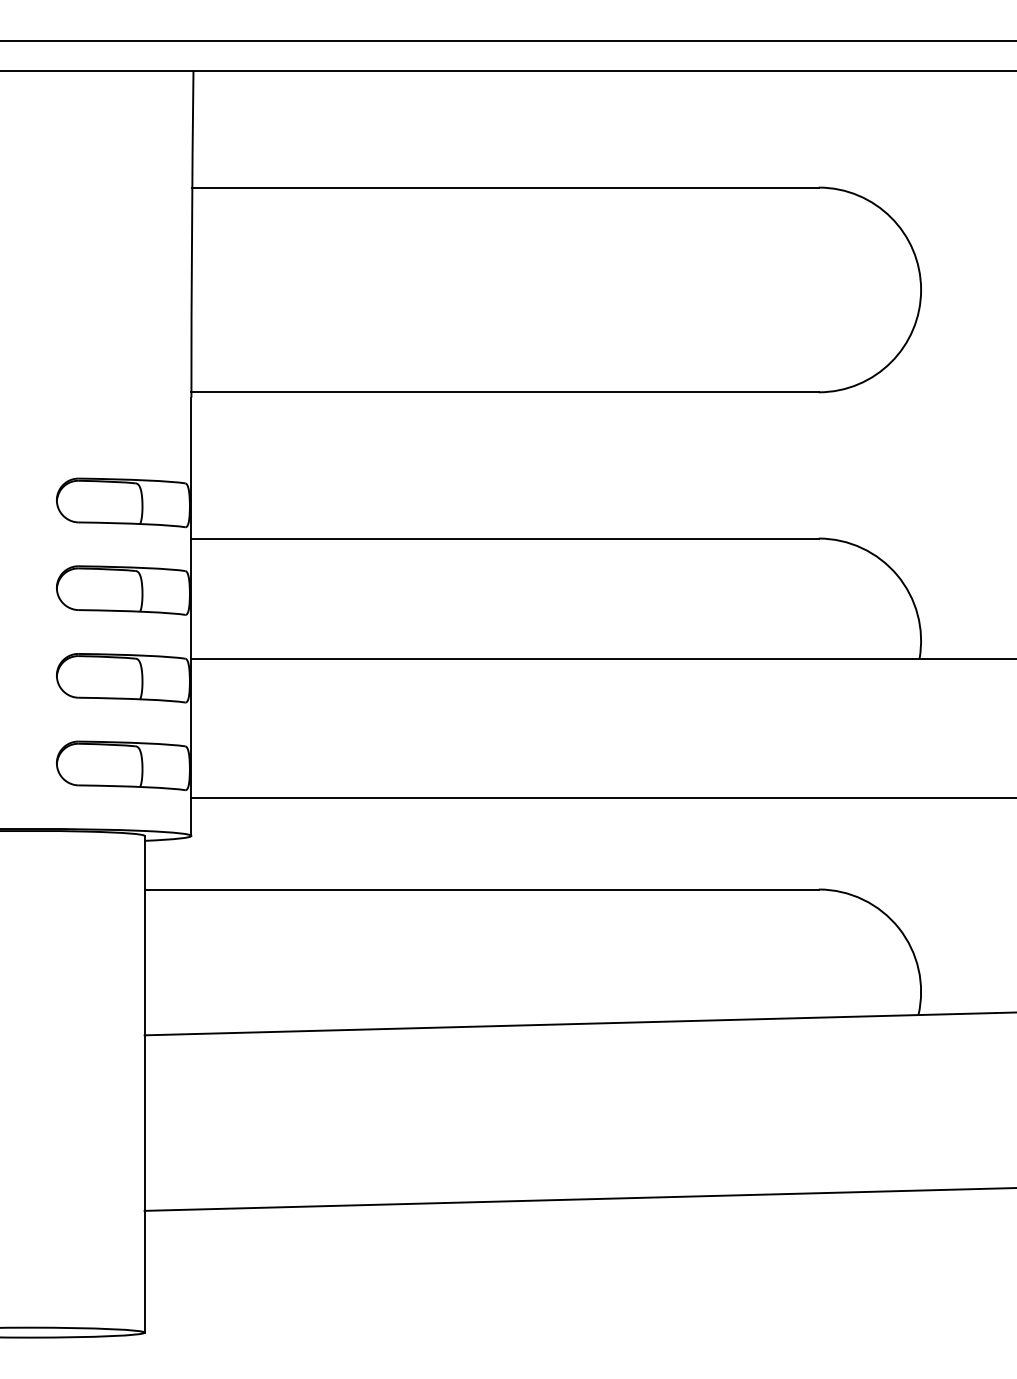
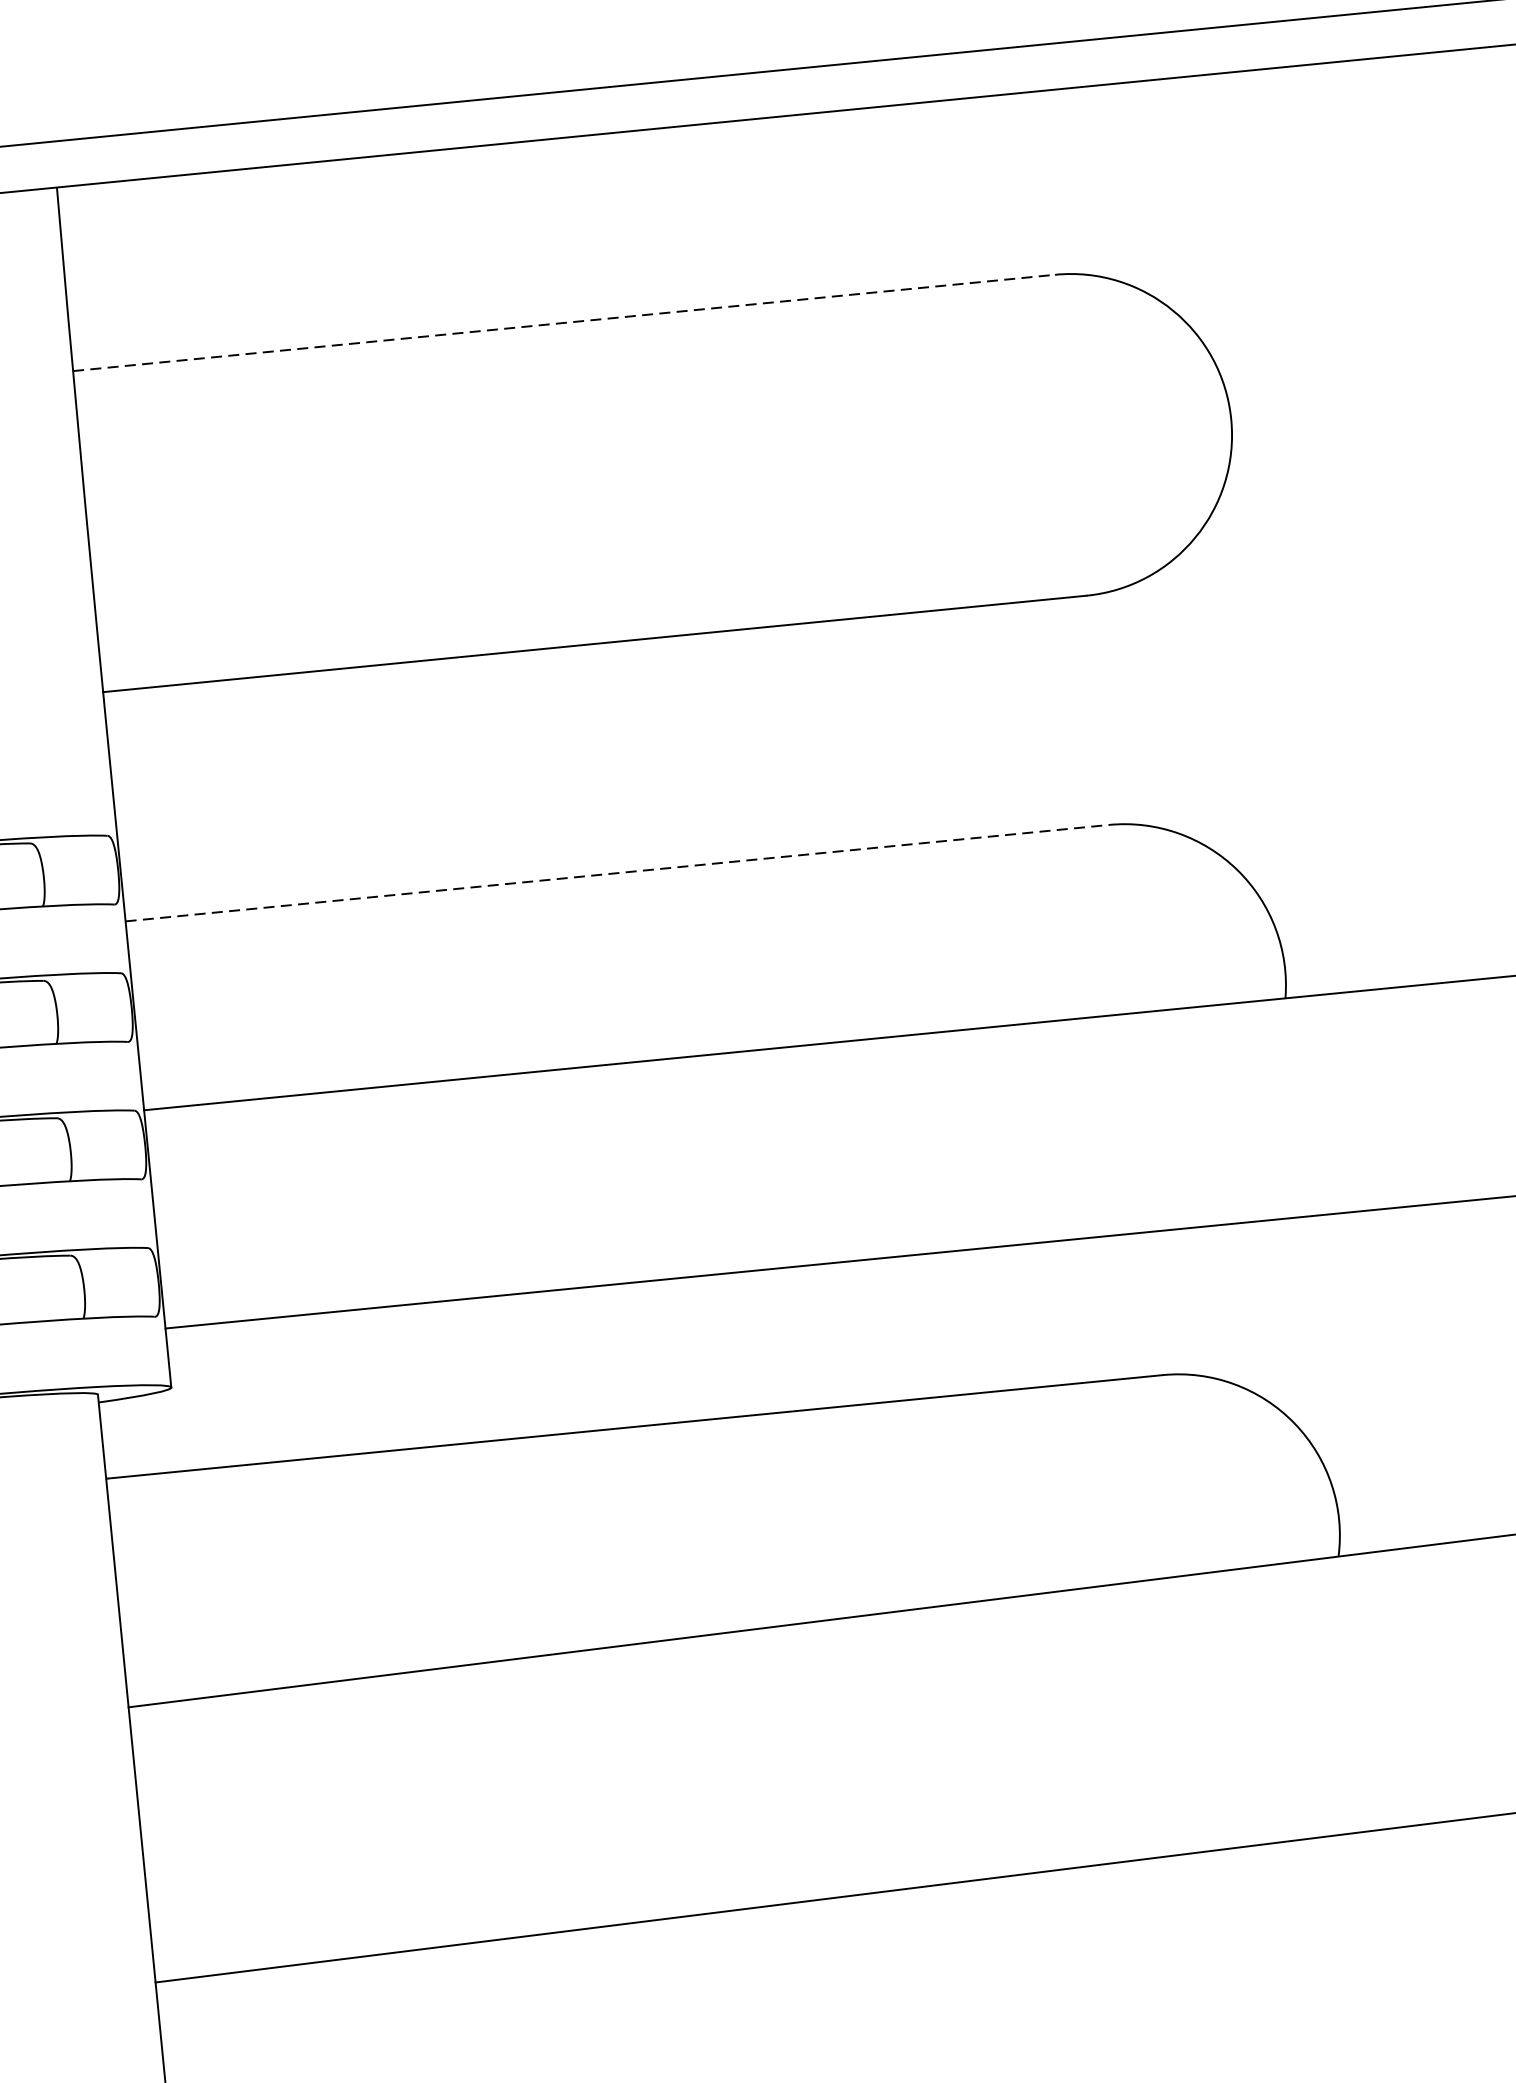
line: (506, 187) -> (565, 322), solid -> dashed
line: (505, 538) -> (617, 873), solid -> dashed

